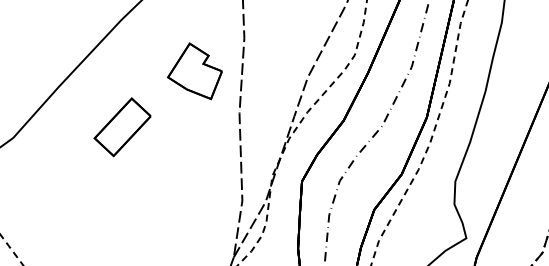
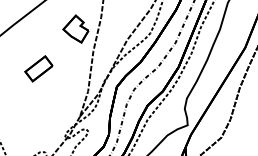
part: (121, 126) -> (38, 68), moved

